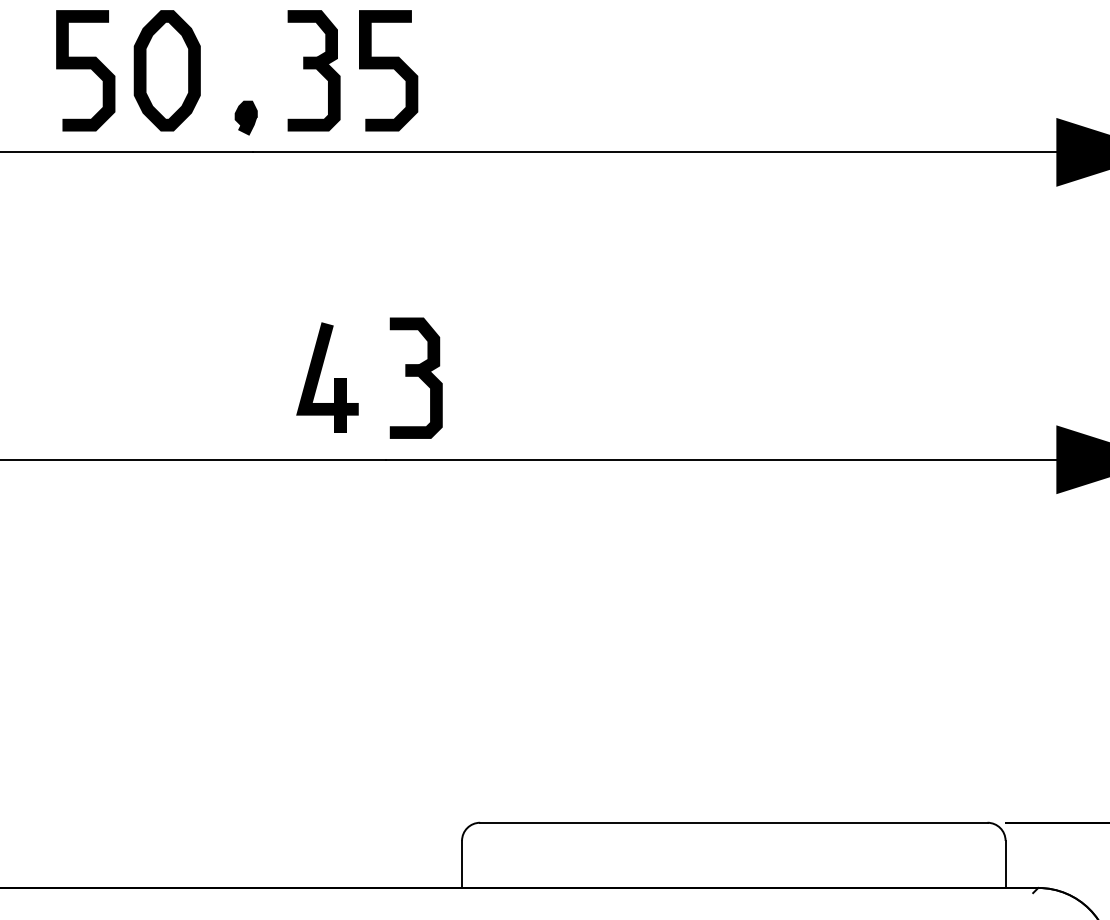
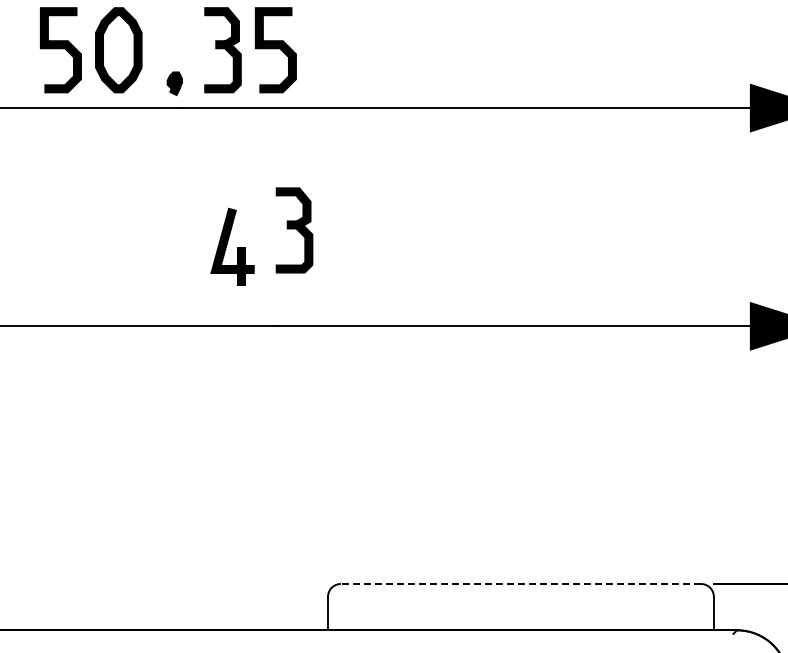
part: (327, 376) -> (232, 246), moved
part: (416, 378) -> (294, 230), moved
line: (733, 823) -> (520, 584), solid -> dashed

